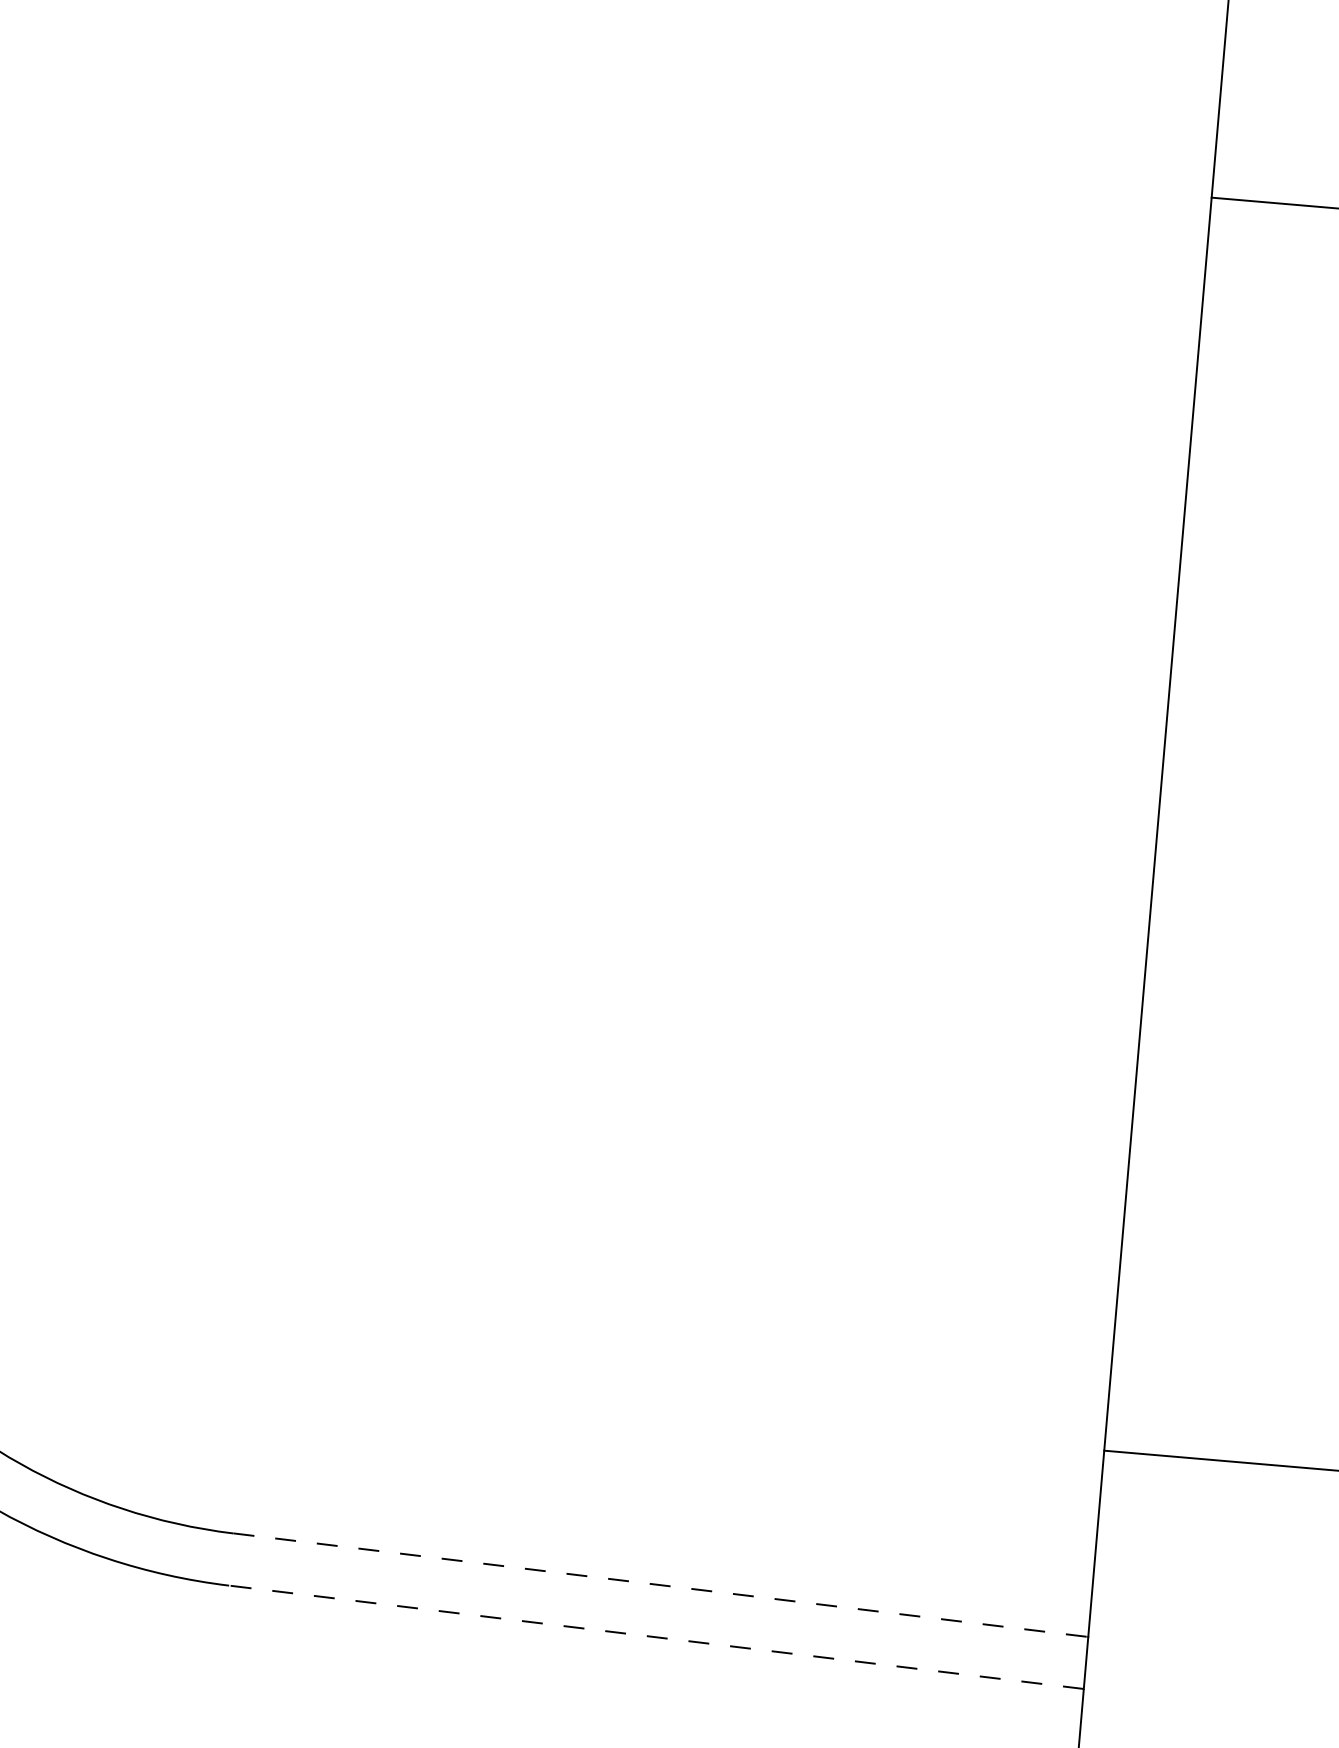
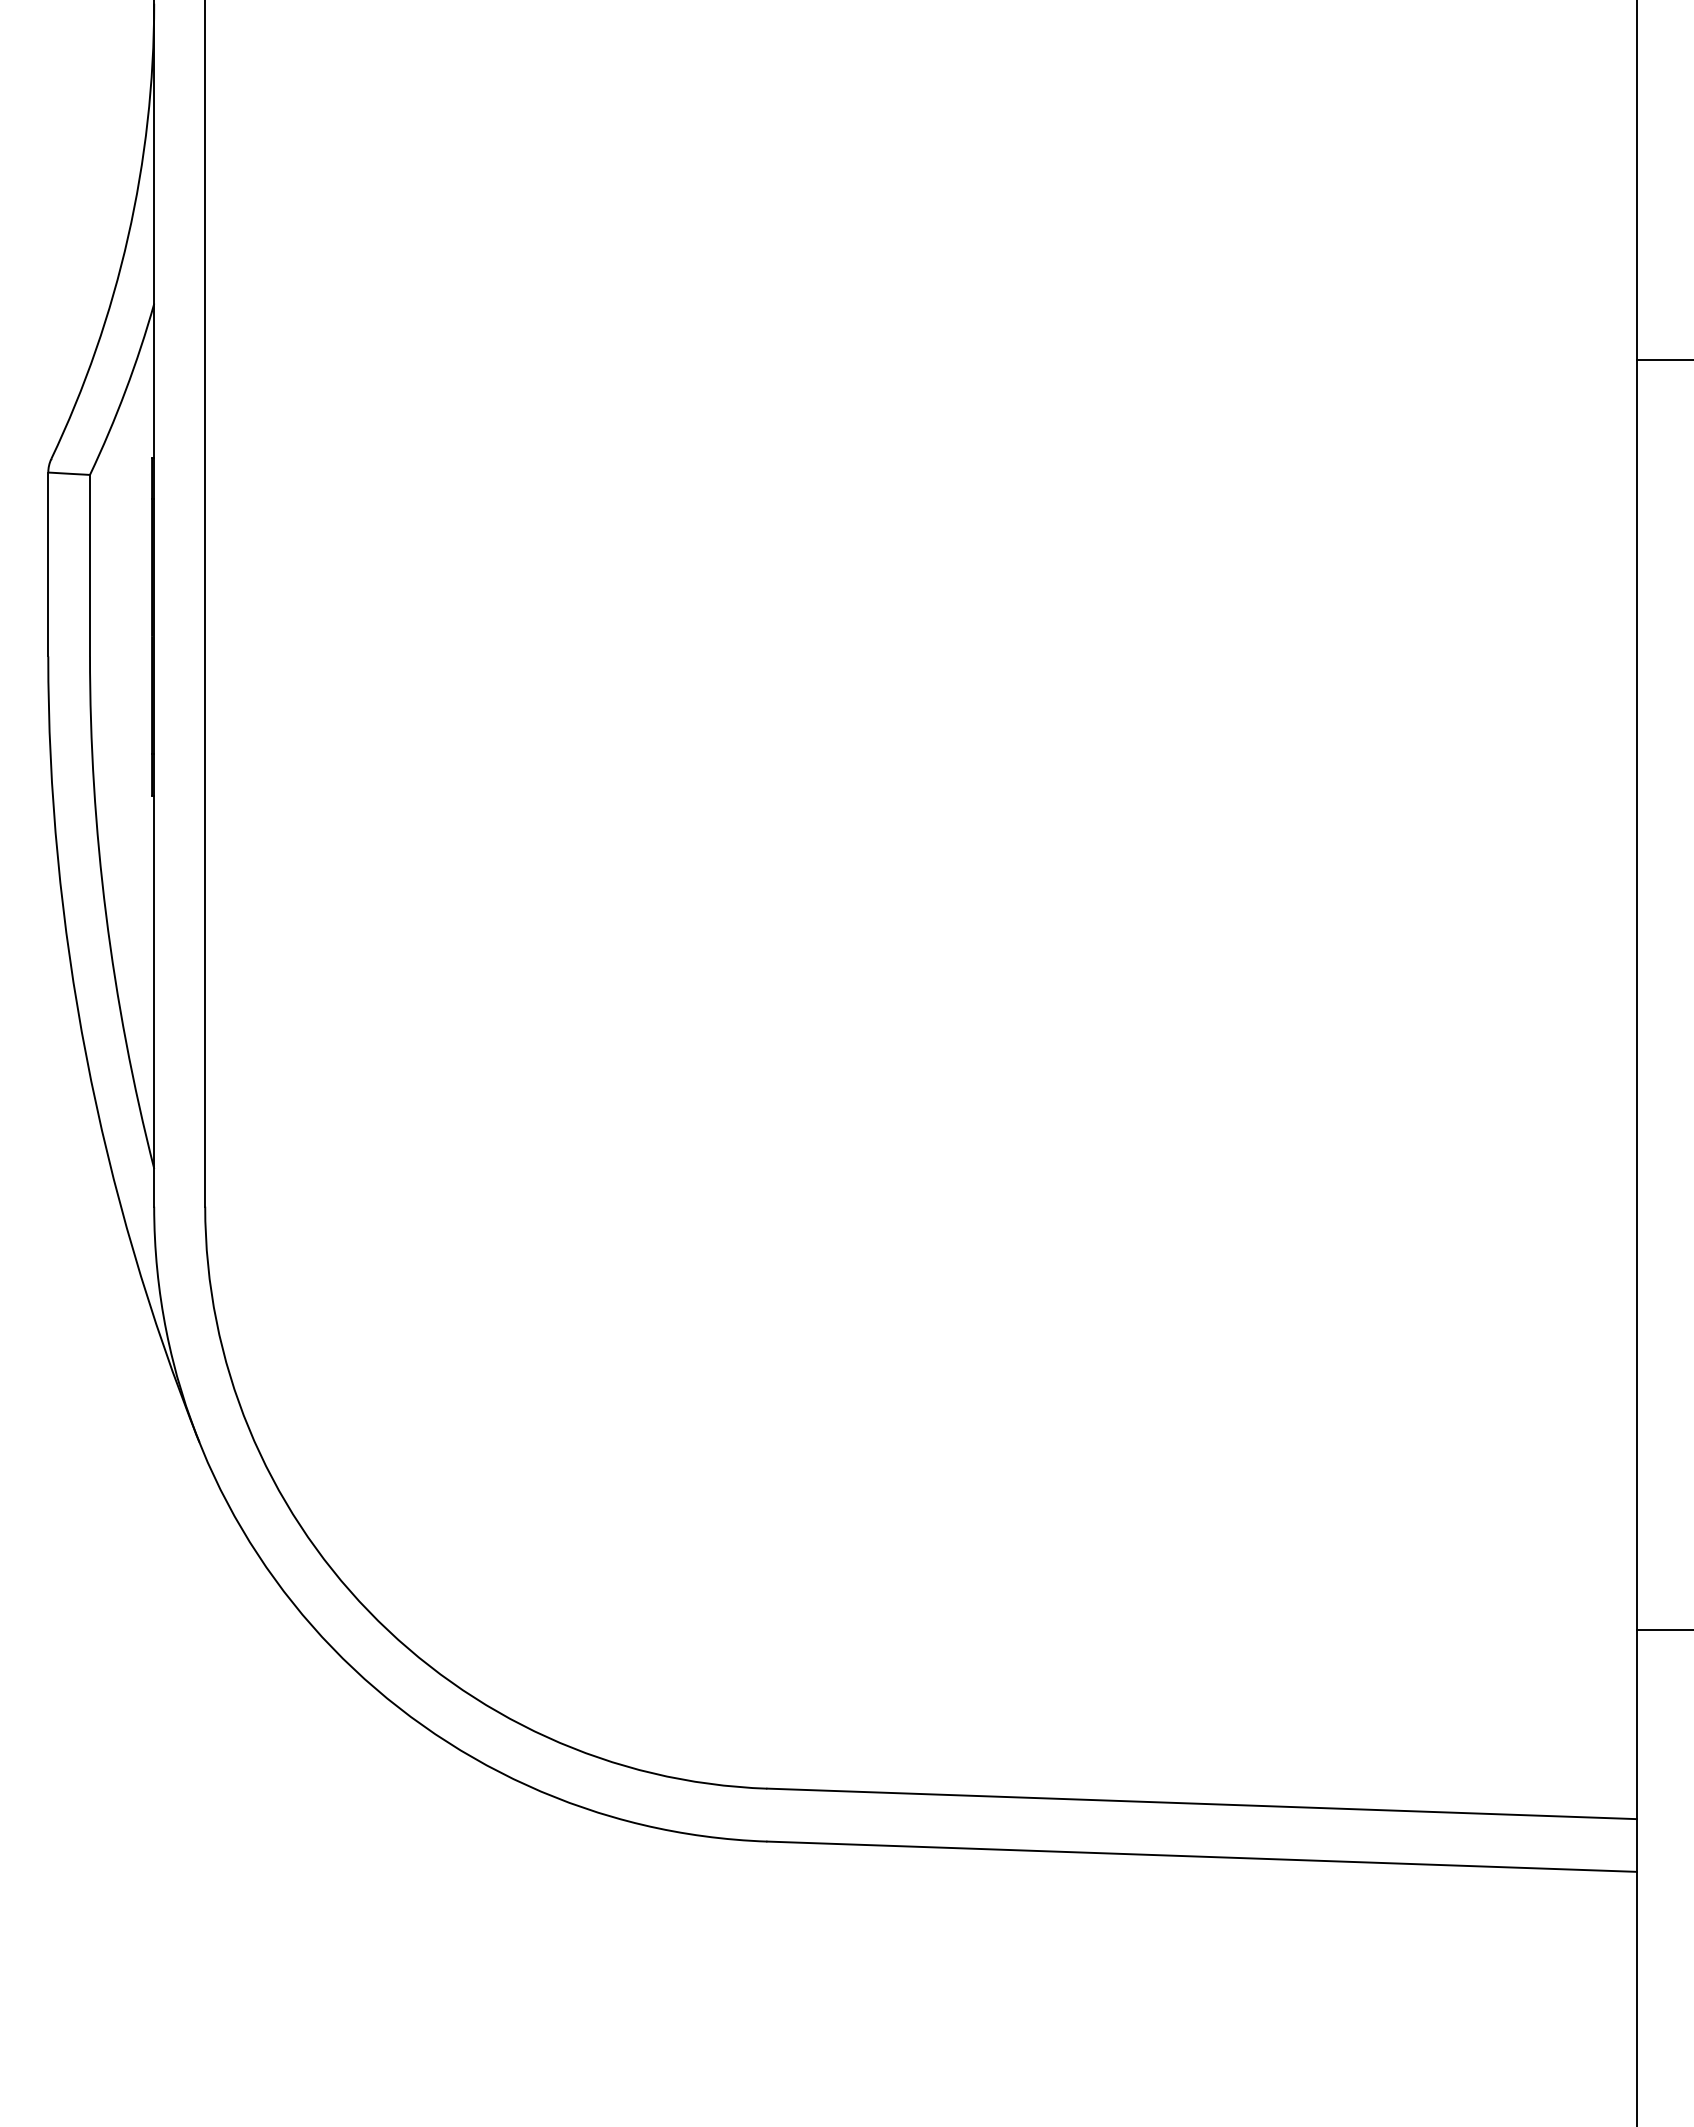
line: (660, 1584) -> (1201, 1803), dashed -> solid
line: (656, 1637) -> (1201, 1856), dashed -> solid

